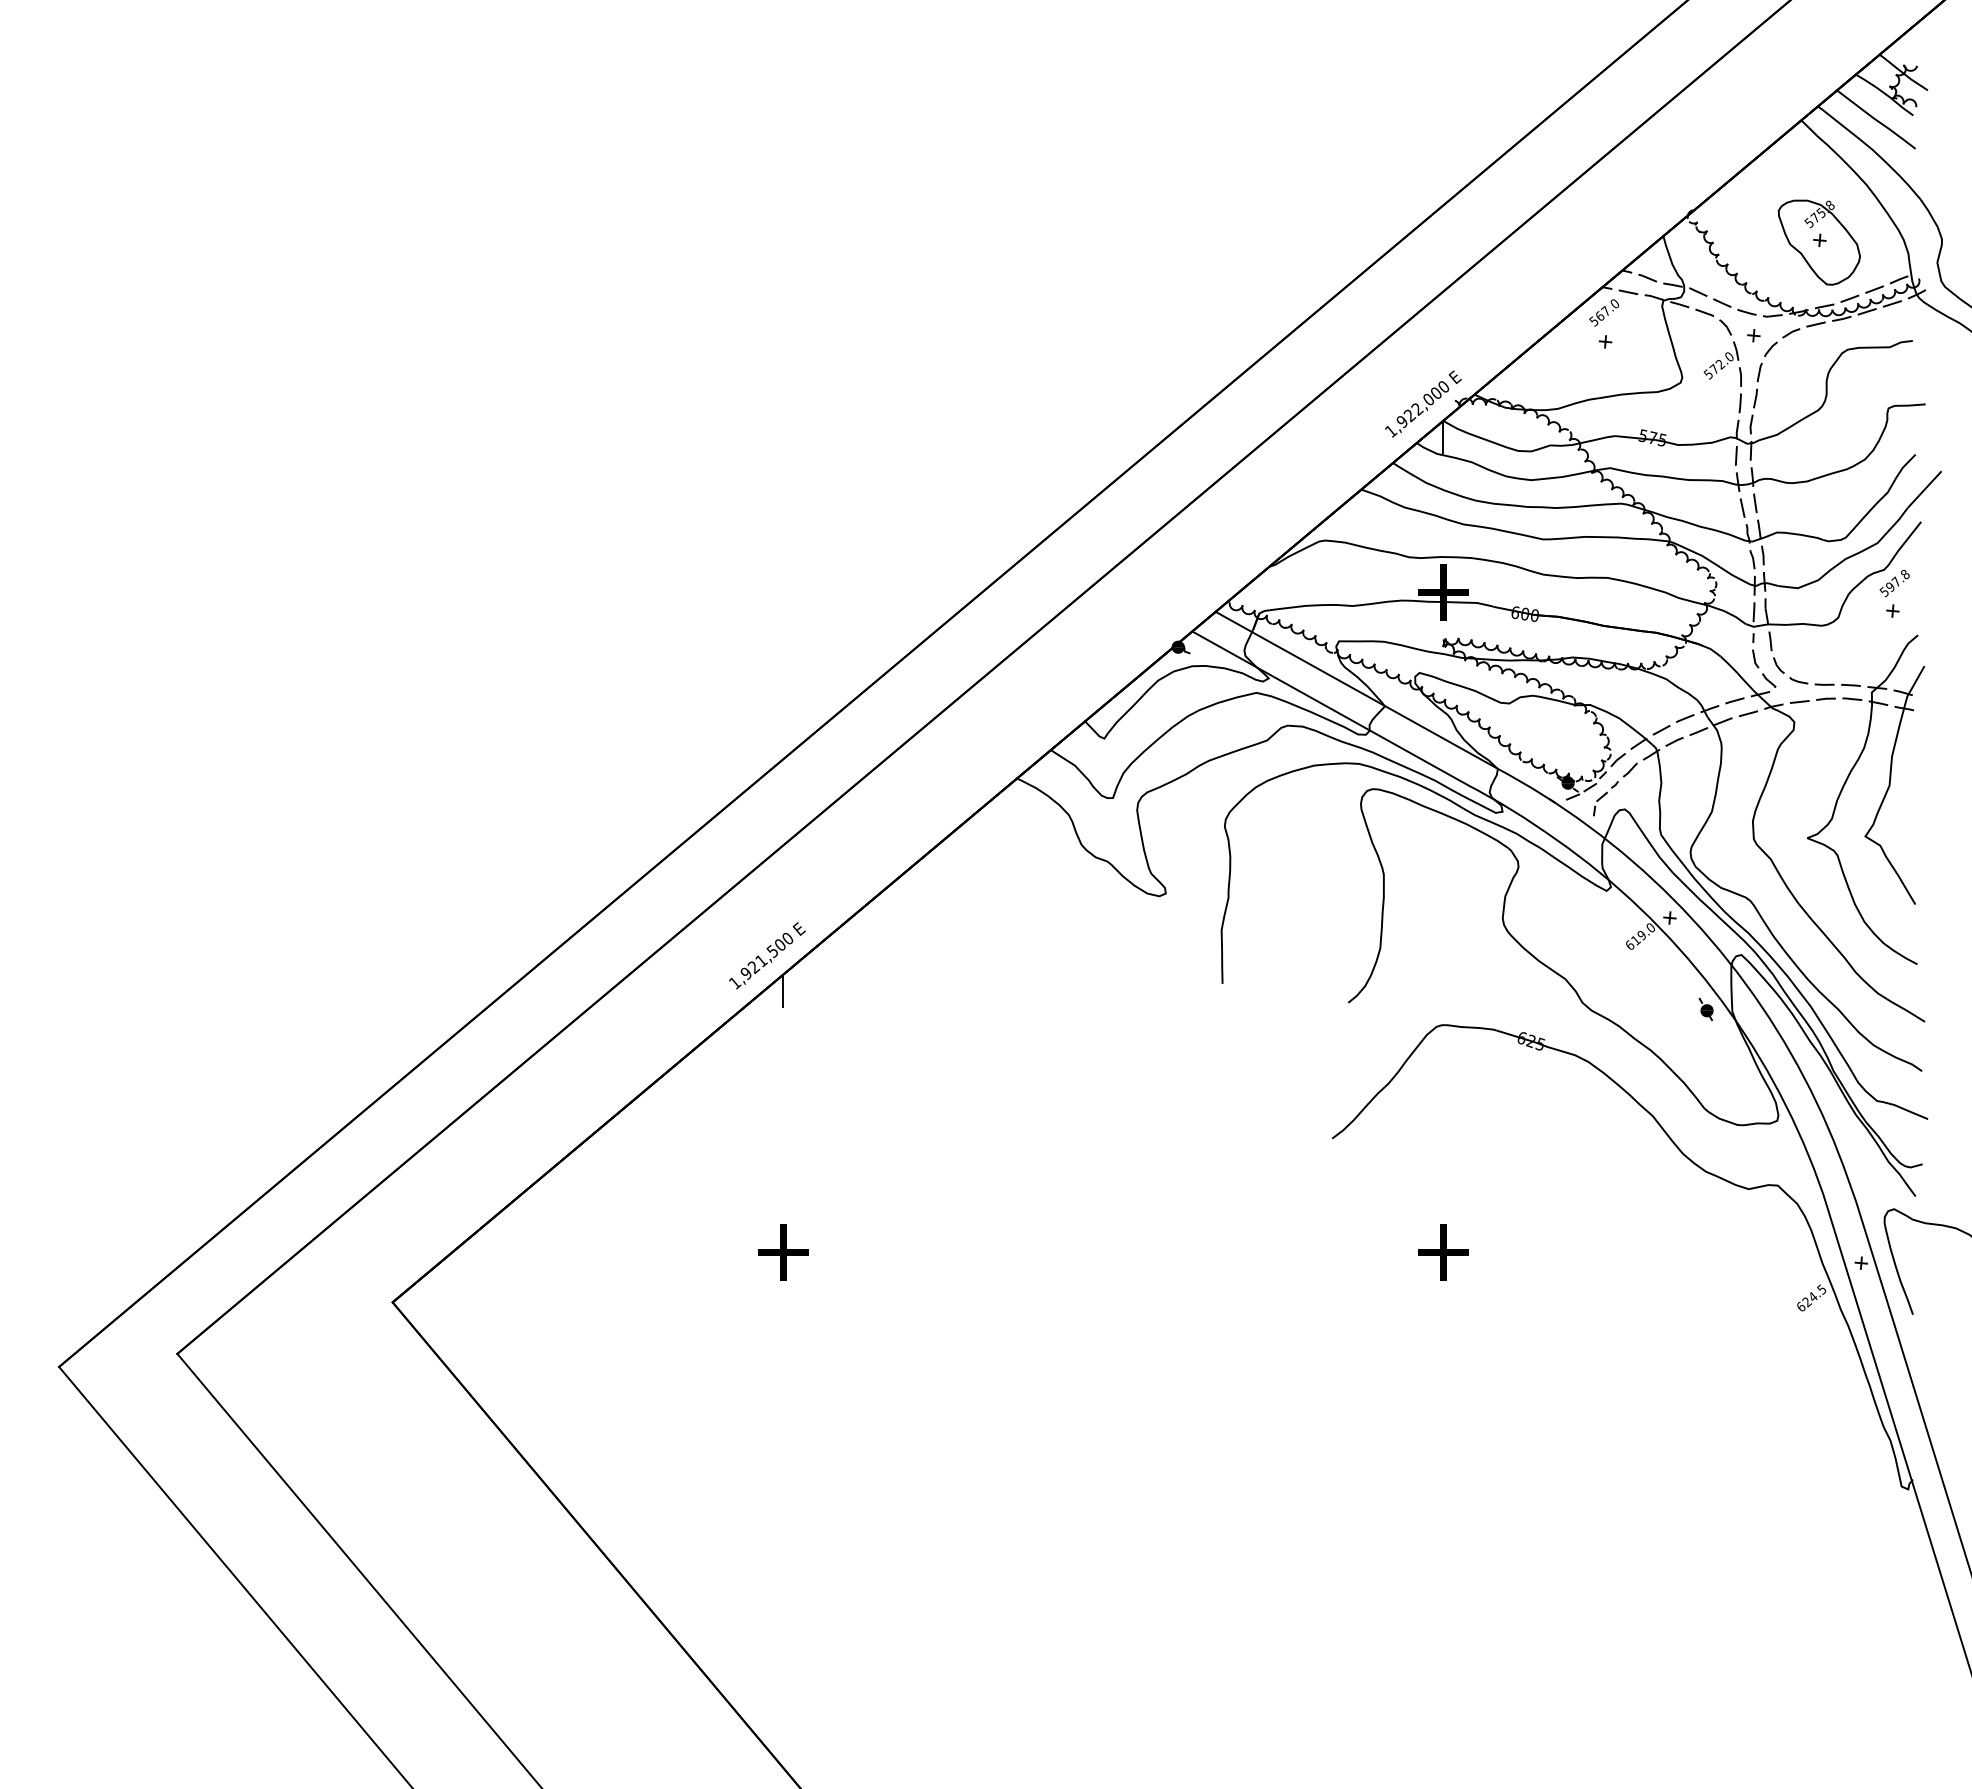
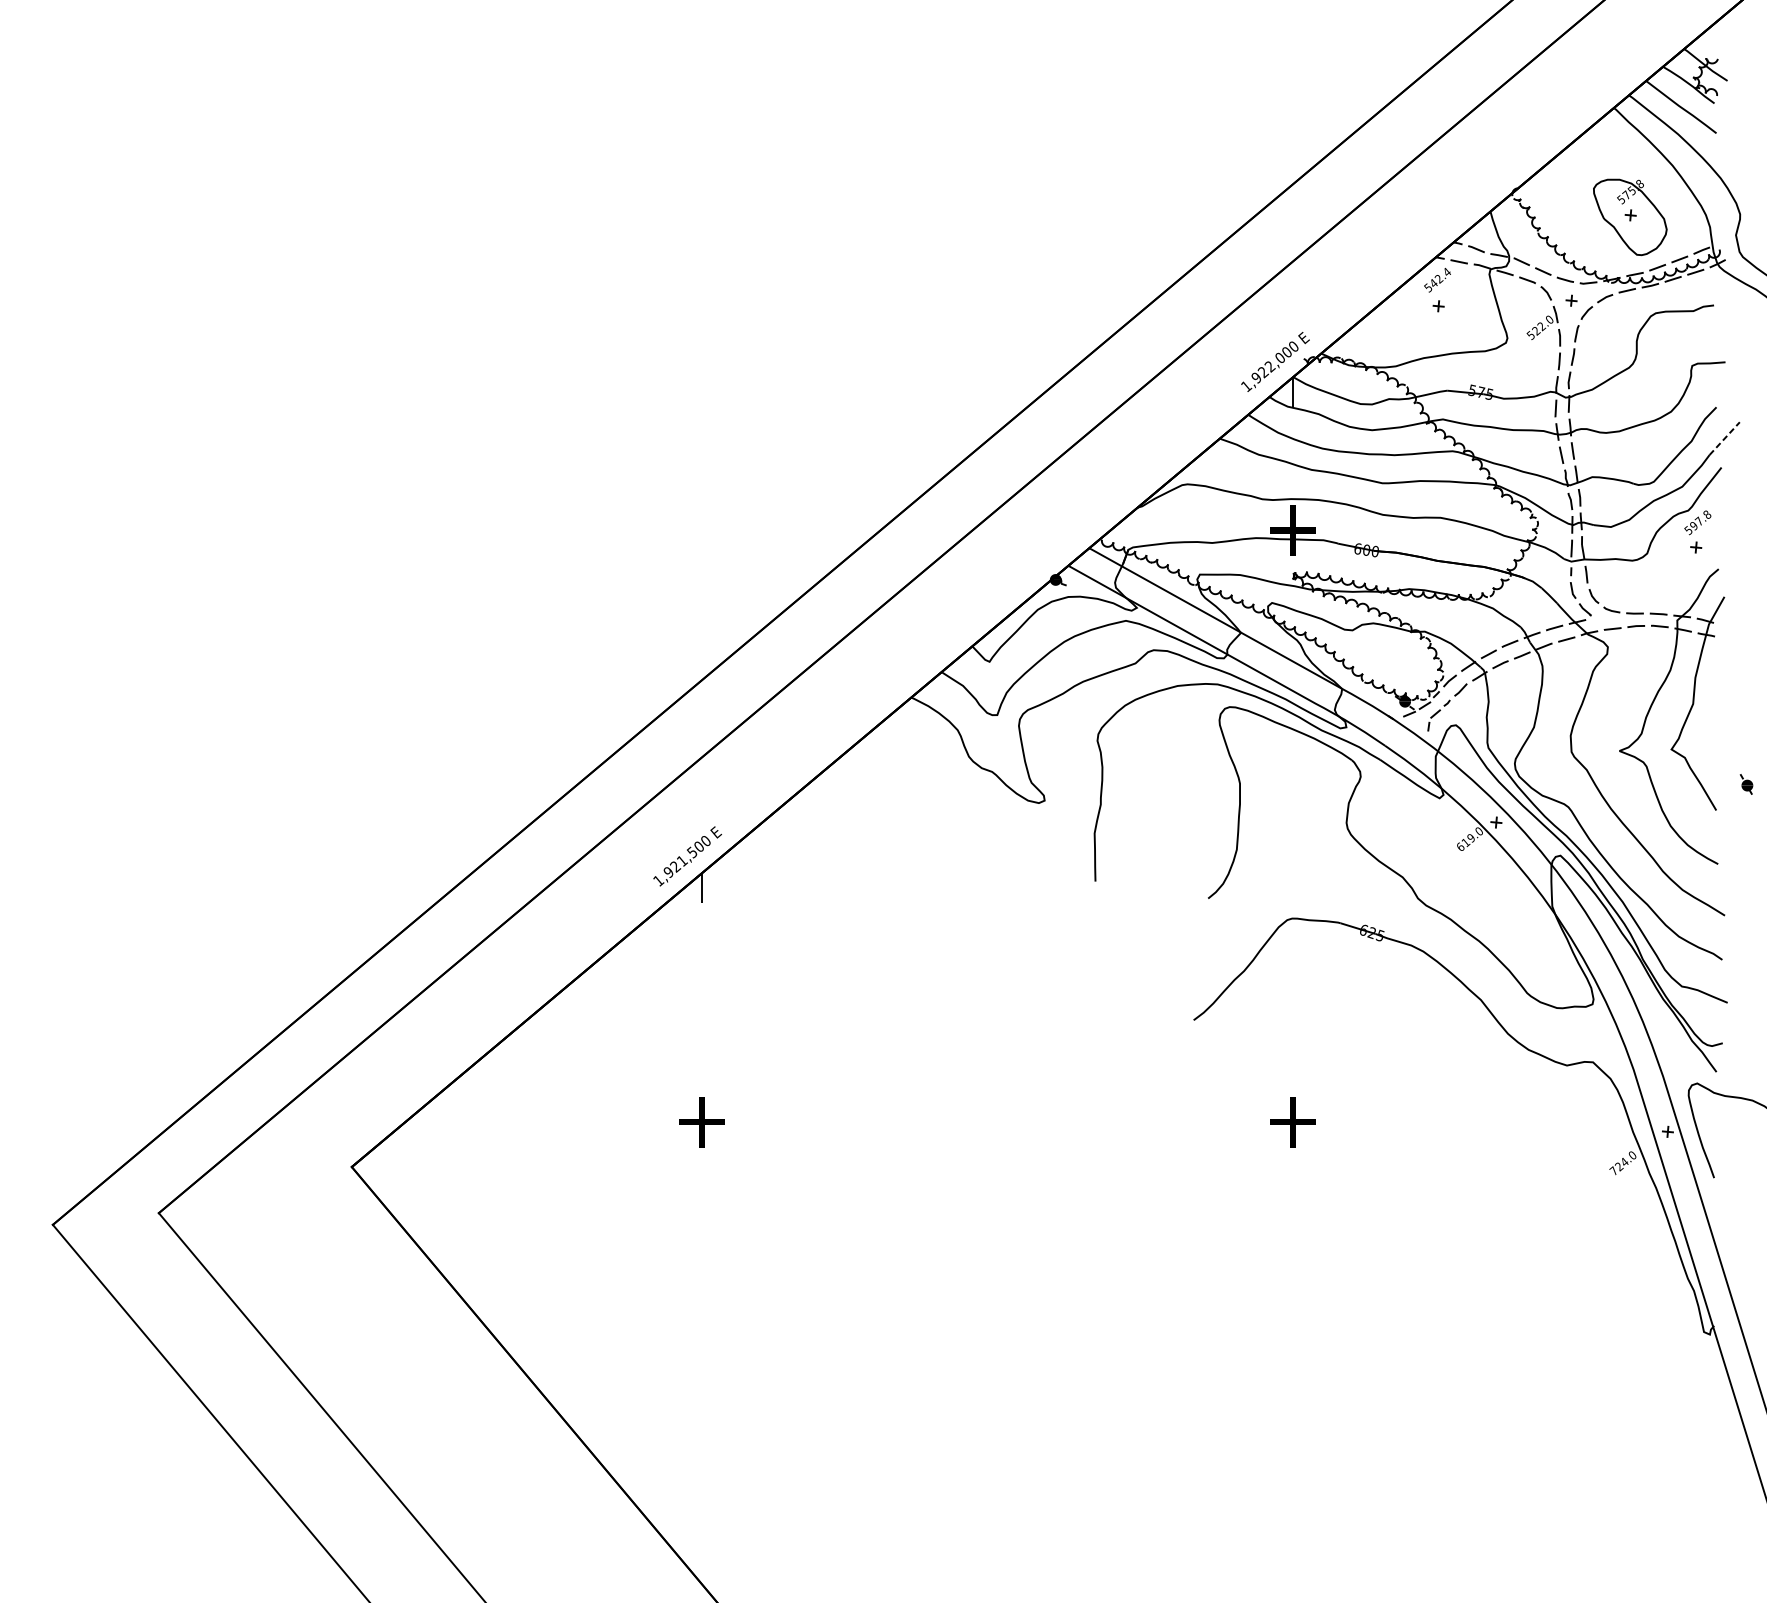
text: (1607, 309) -> (1440, 277), 567.0 -> 542.4
text: (1714, 369) -> (1536, 331), 572.0 -> 522.0
line: (1924, 489) -> (1724, 438), solid -> dashed
part: (1705, 1009) -> (1745, 784), moved
text: (1810, 1297) -> (1622, 1162), 624.5 -> 724.0

